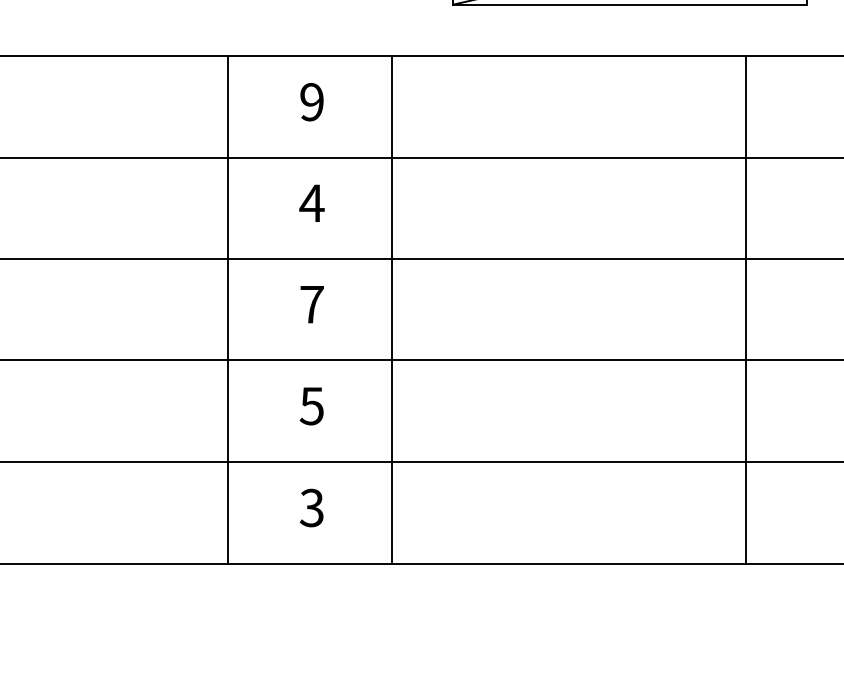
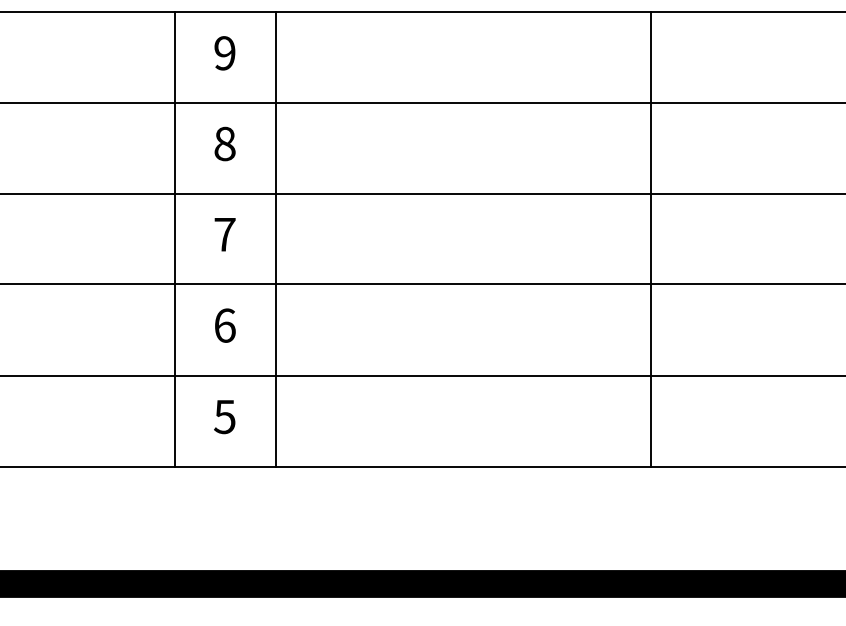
text: (311, 202) -> (224, 143), 4 -> 8
line: (227, 309) -> (174, 239), moved
line: (391, 309) -> (275, 239), moved
line: (745, 309) -> (650, 239), moved
text: (311, 405) -> (224, 325), 5 -> 6
text: (311, 507) -> (224, 416), 3 -> 5

